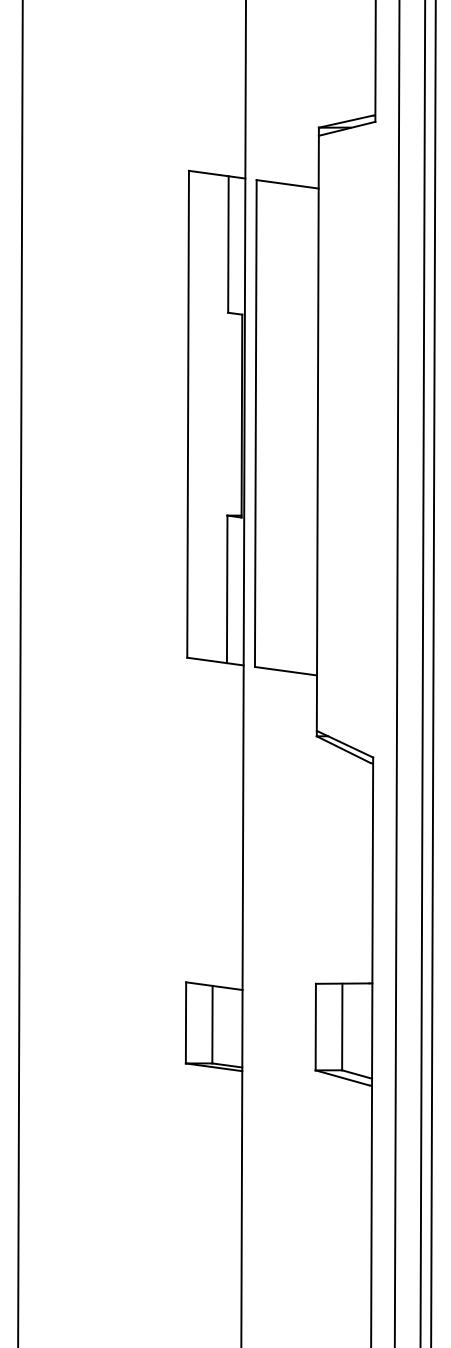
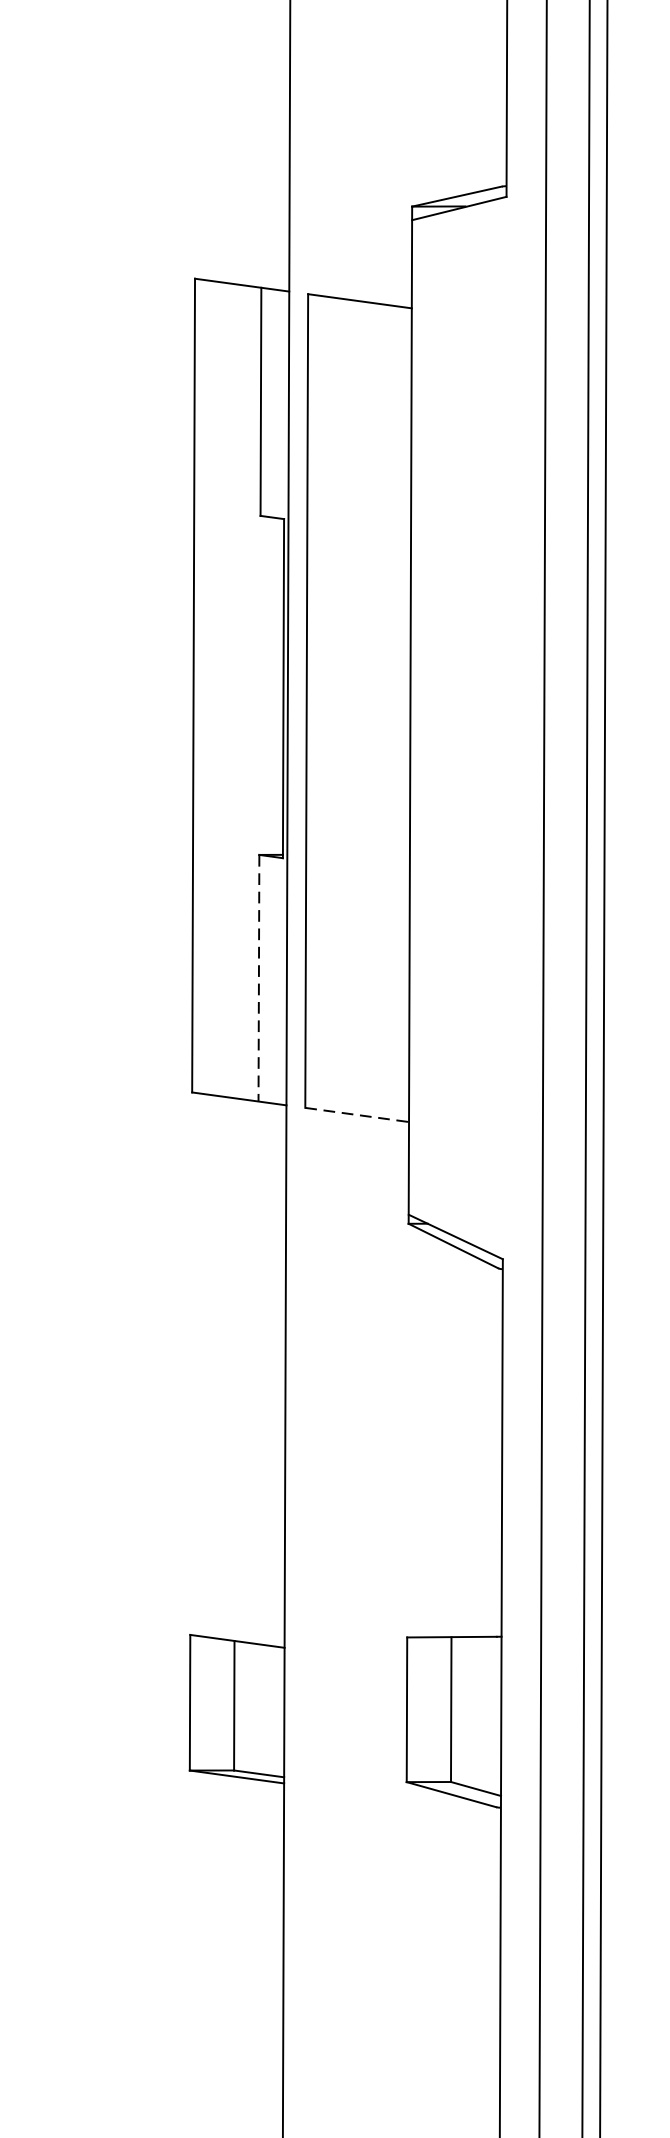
line: (227, 589) -> (259, 978), solid -> dashed
line: (286, 671) -> (358, 1115), solid -> dashed

